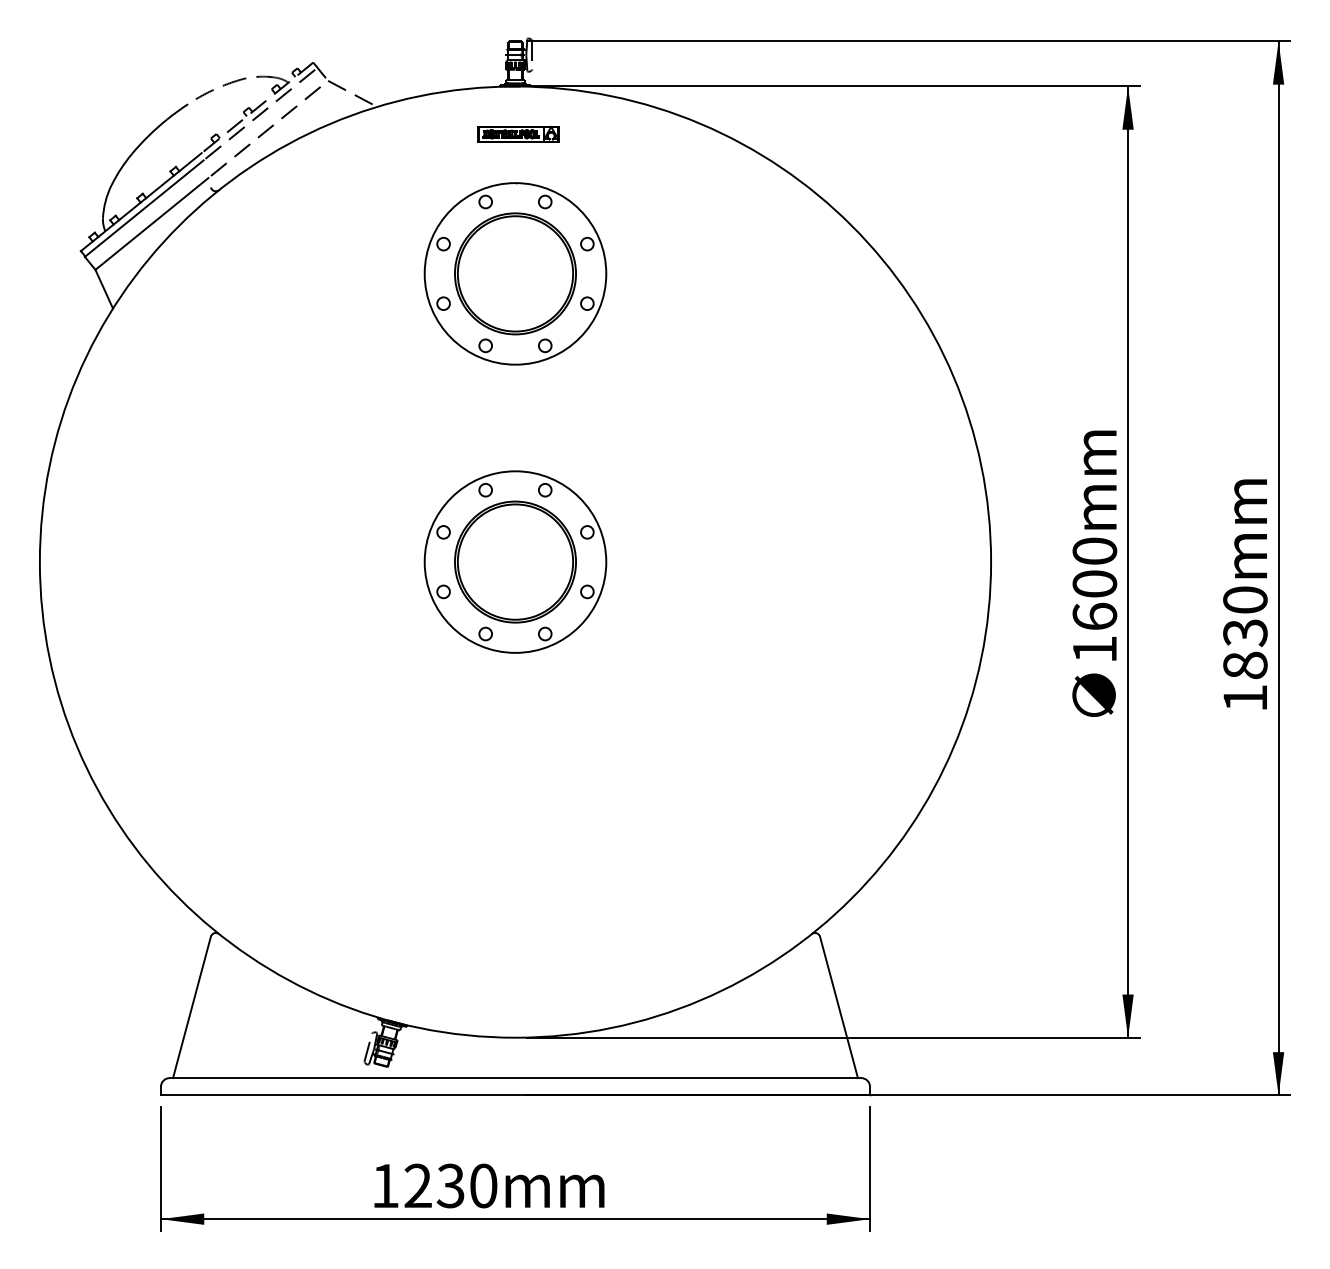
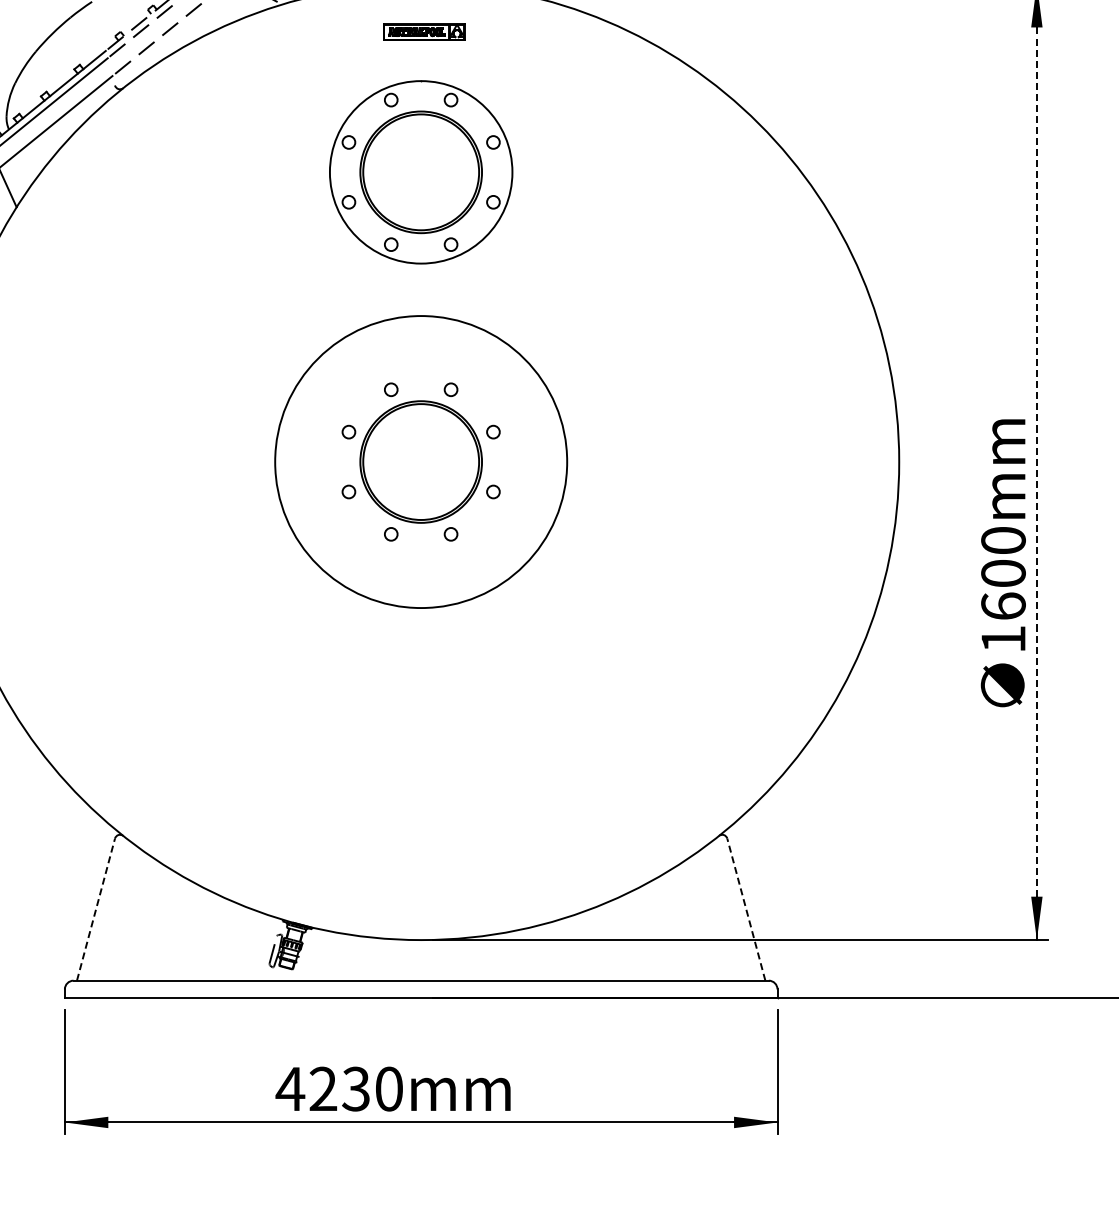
circle: (515, 561) -> (421, 461), size x1.6
line: (1128, 562) -> (1037, 462), solid -> dashed
text: (1094, 573) -> (1003, 562), moved
line: (192, 1007) -> (96, 909), solid -> dashed
line: (838, 1007) -> (745, 909), solid -> dashed
text: (385, 1185) -> (290, 1088), 1230mm -> 4230mm

